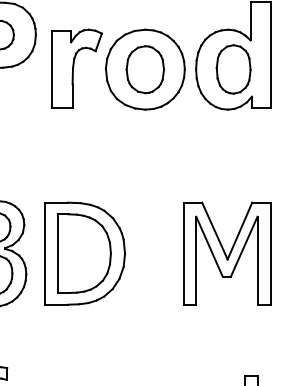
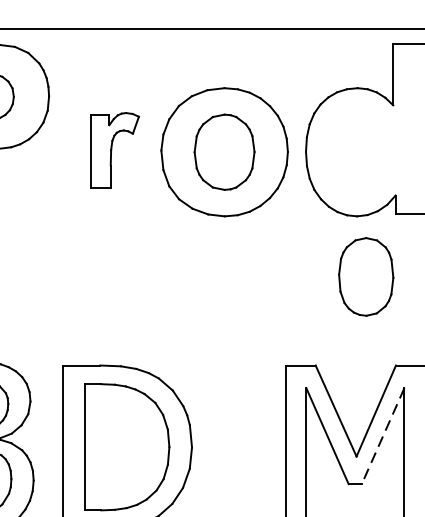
part: (76, 68) -> (114, 150), size x0.6
part: (233, 69) -> (365, 277), moved
line: (244, 246) -> (383, 435), solid -> dashed

